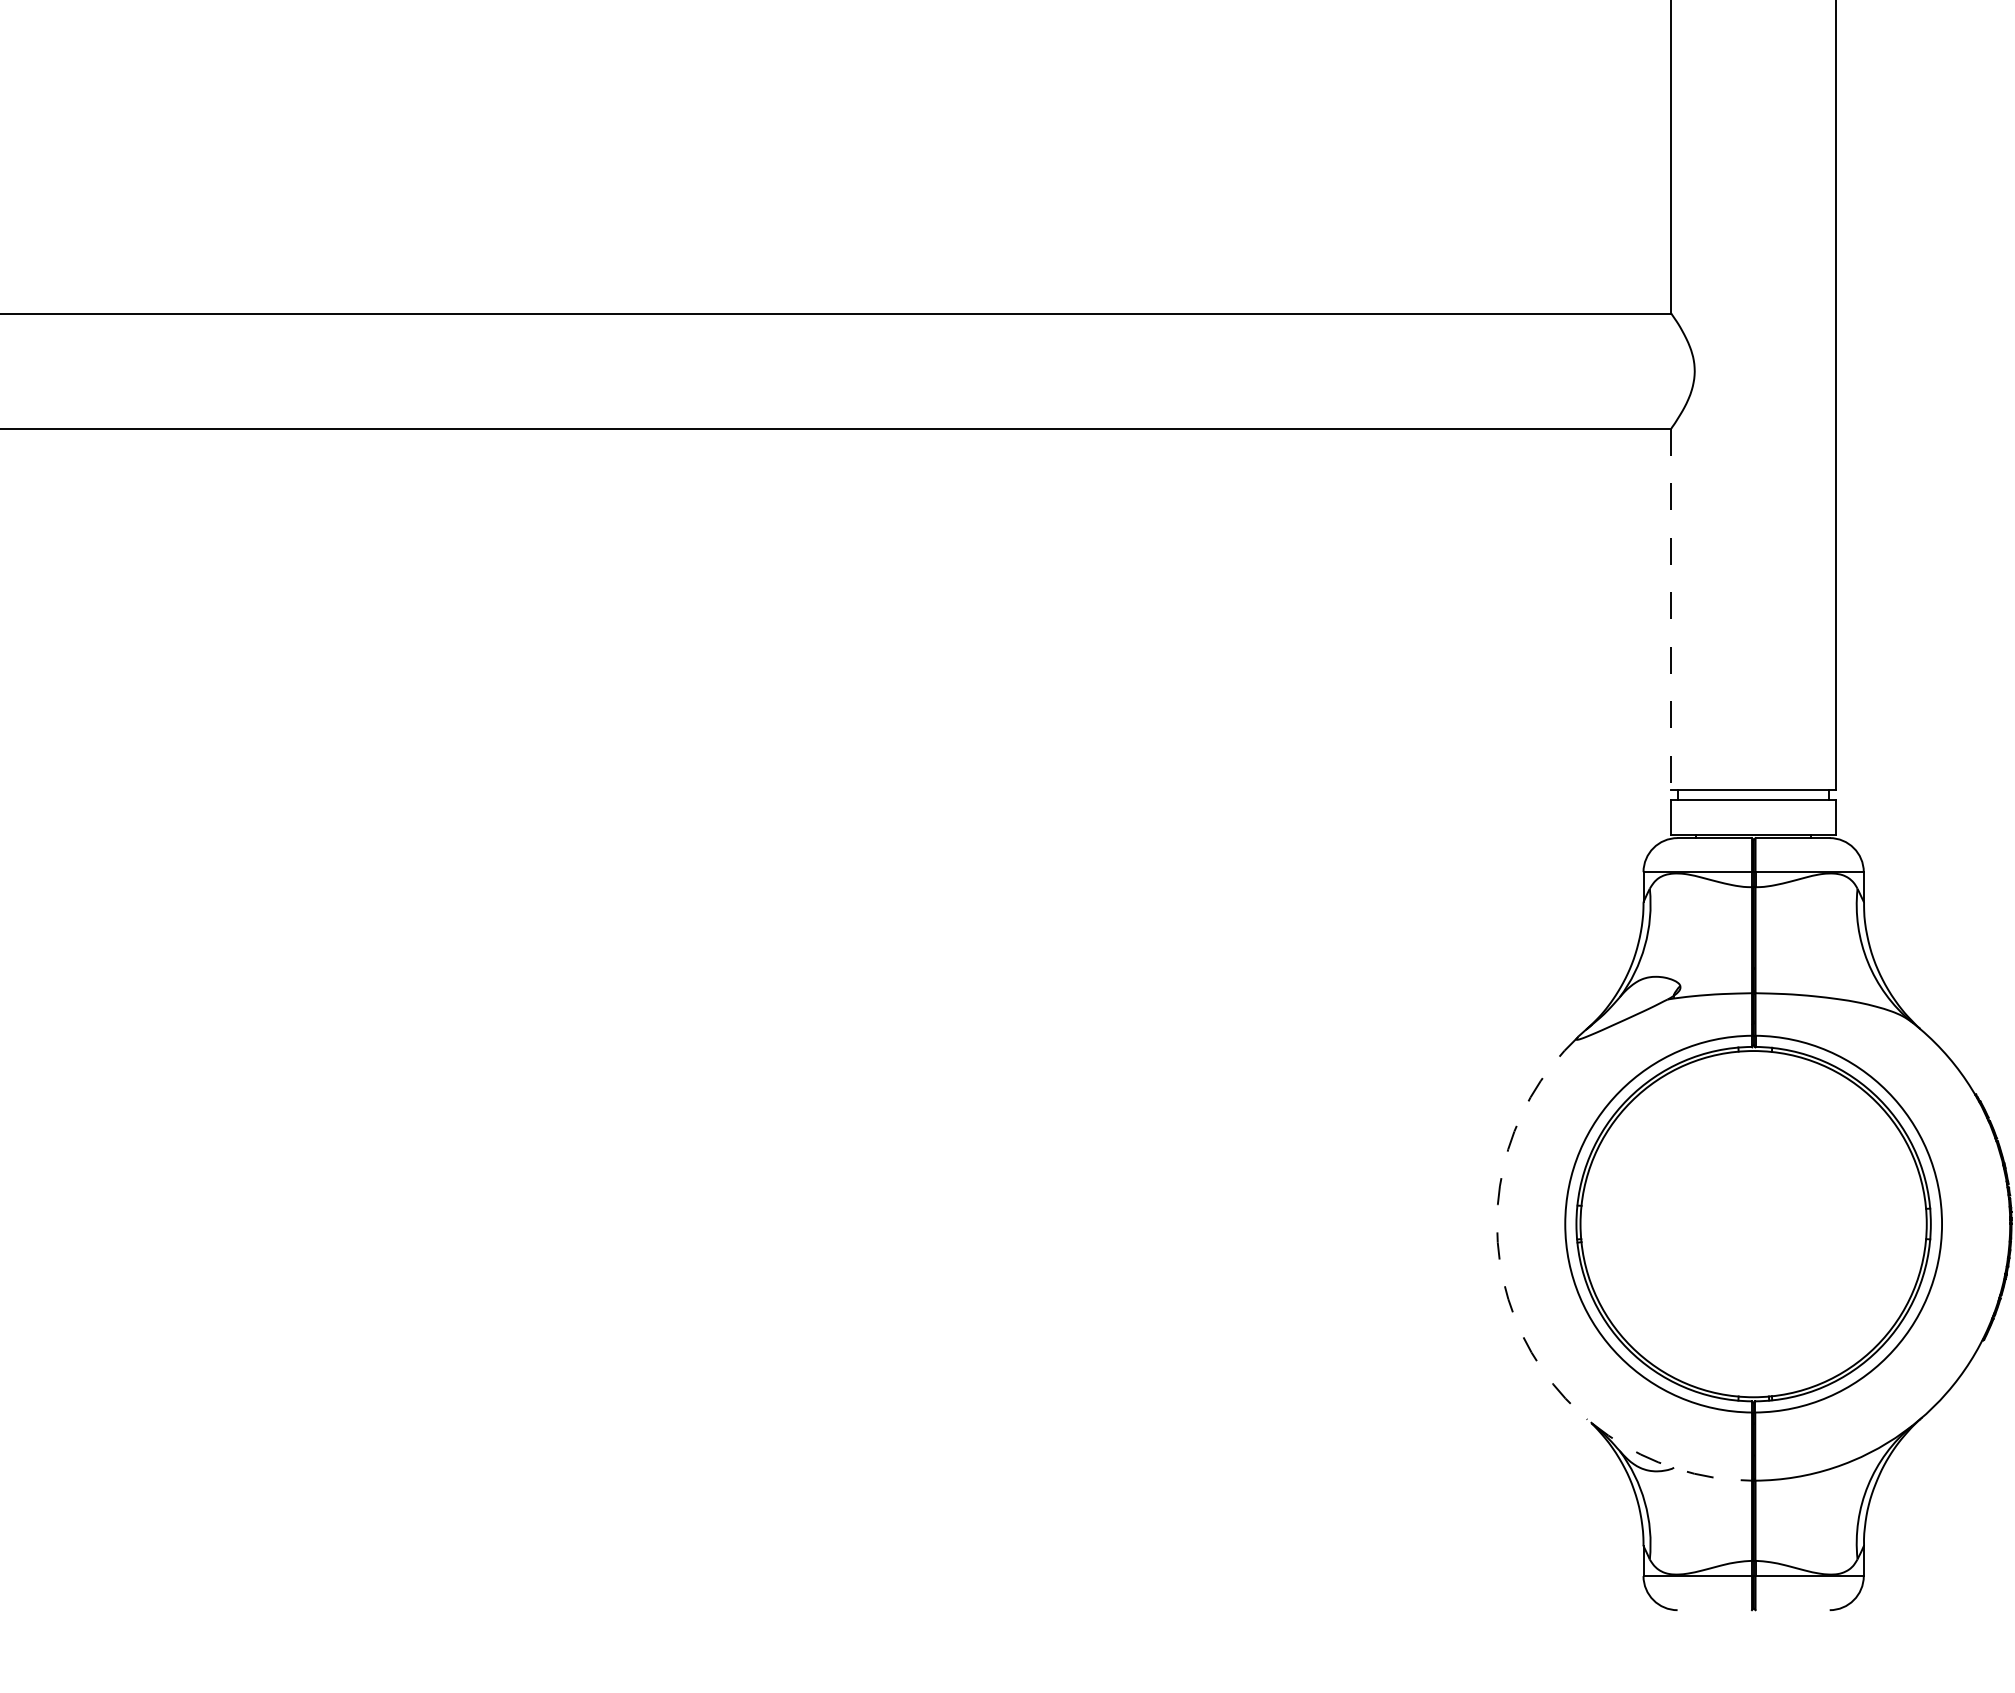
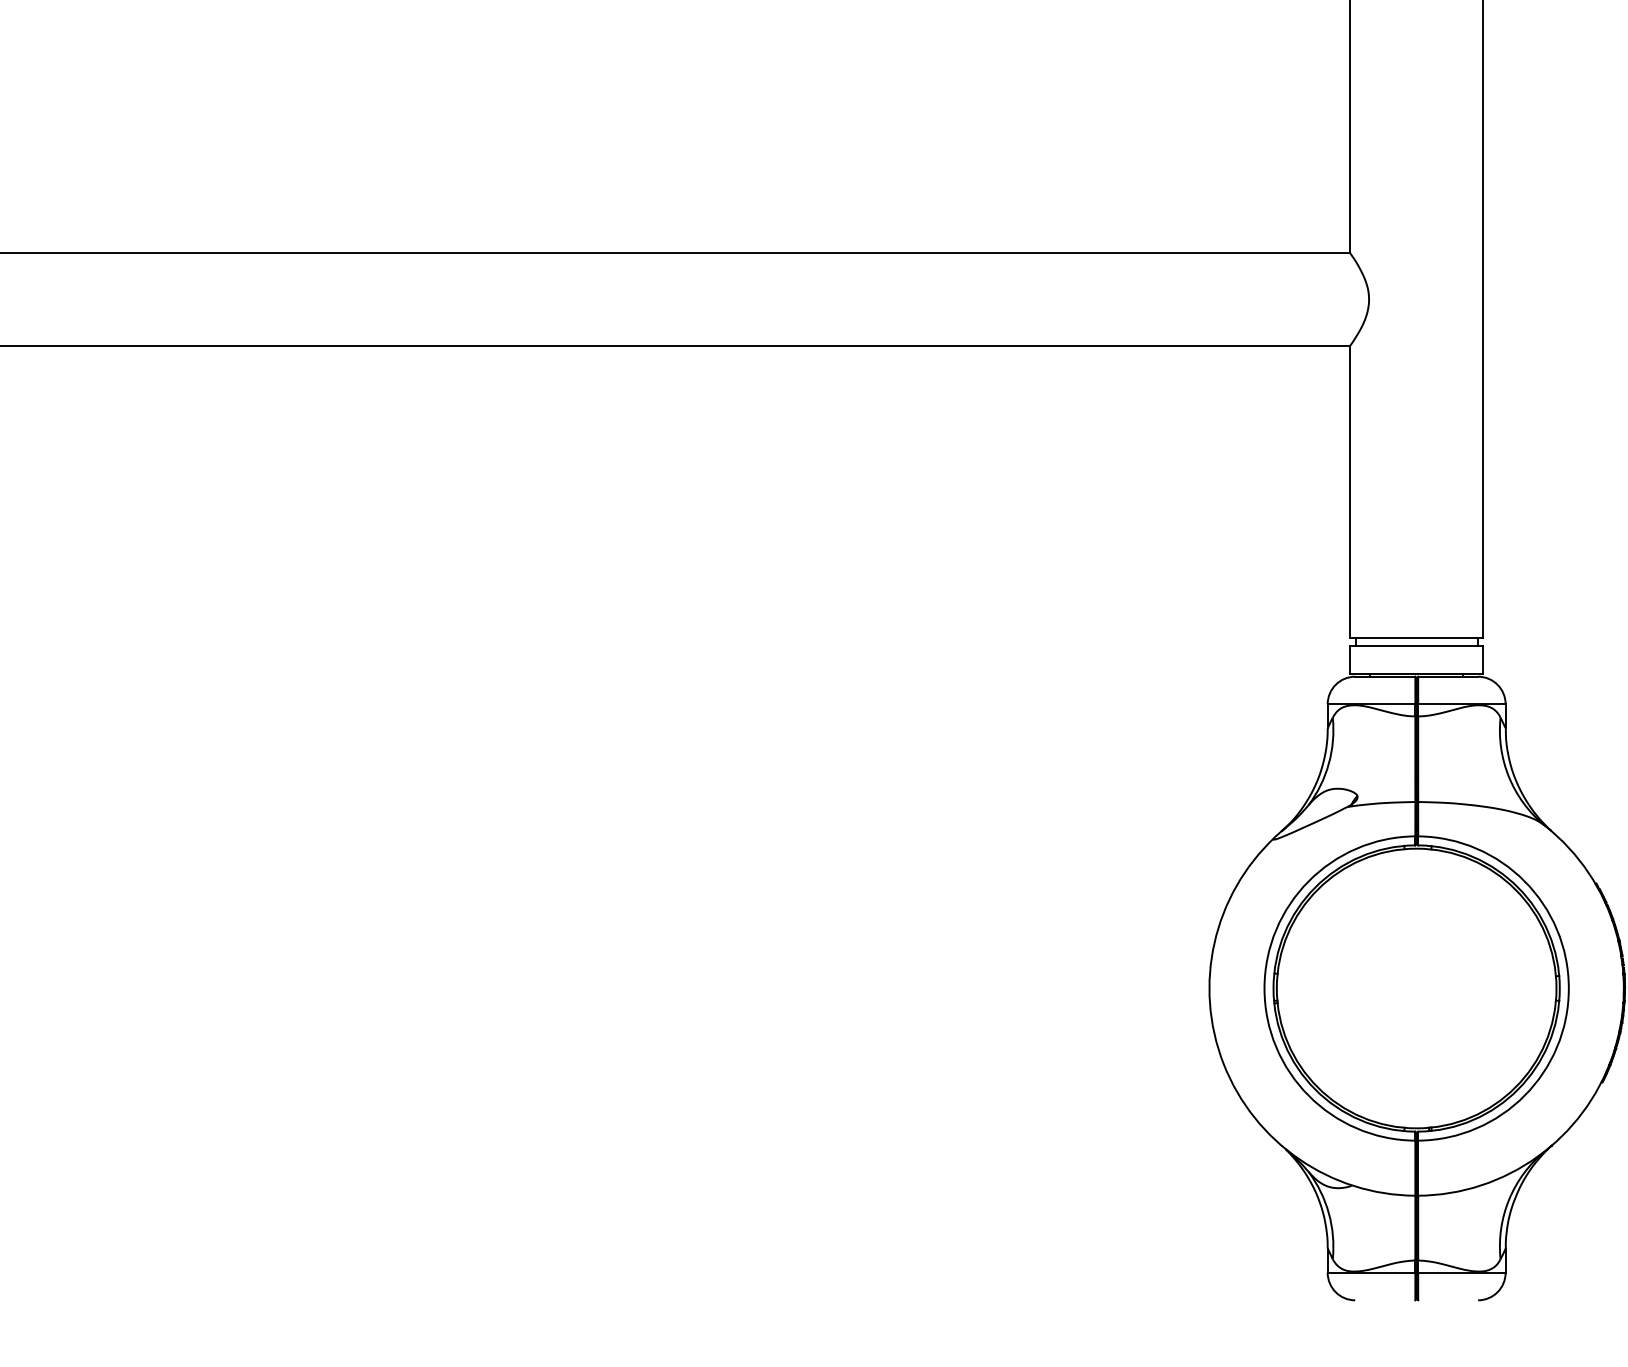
line: (1671, 609) -> (1350, 492), dashed -> solid
arc: (1514, 1317) -> (1223, 1063), dashed -> solid

